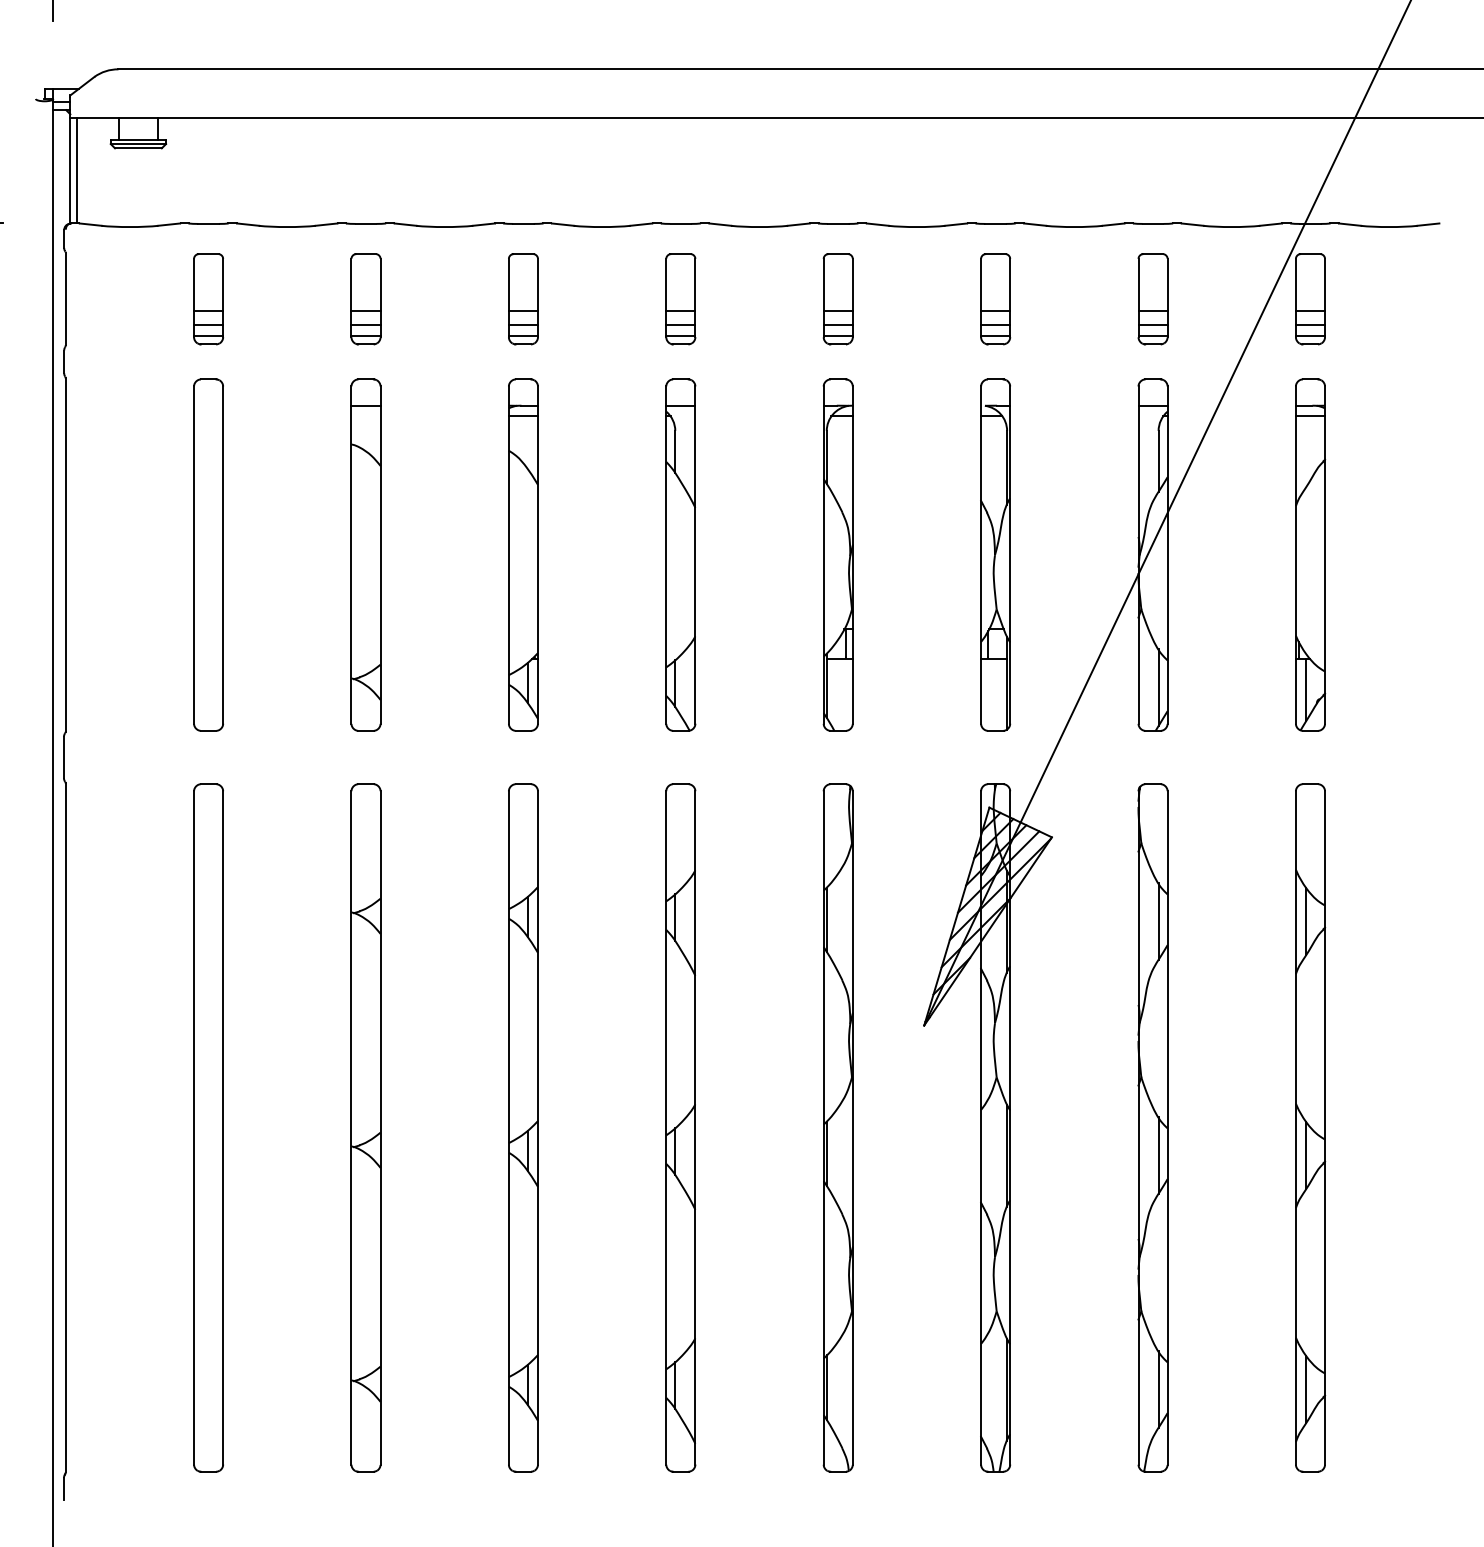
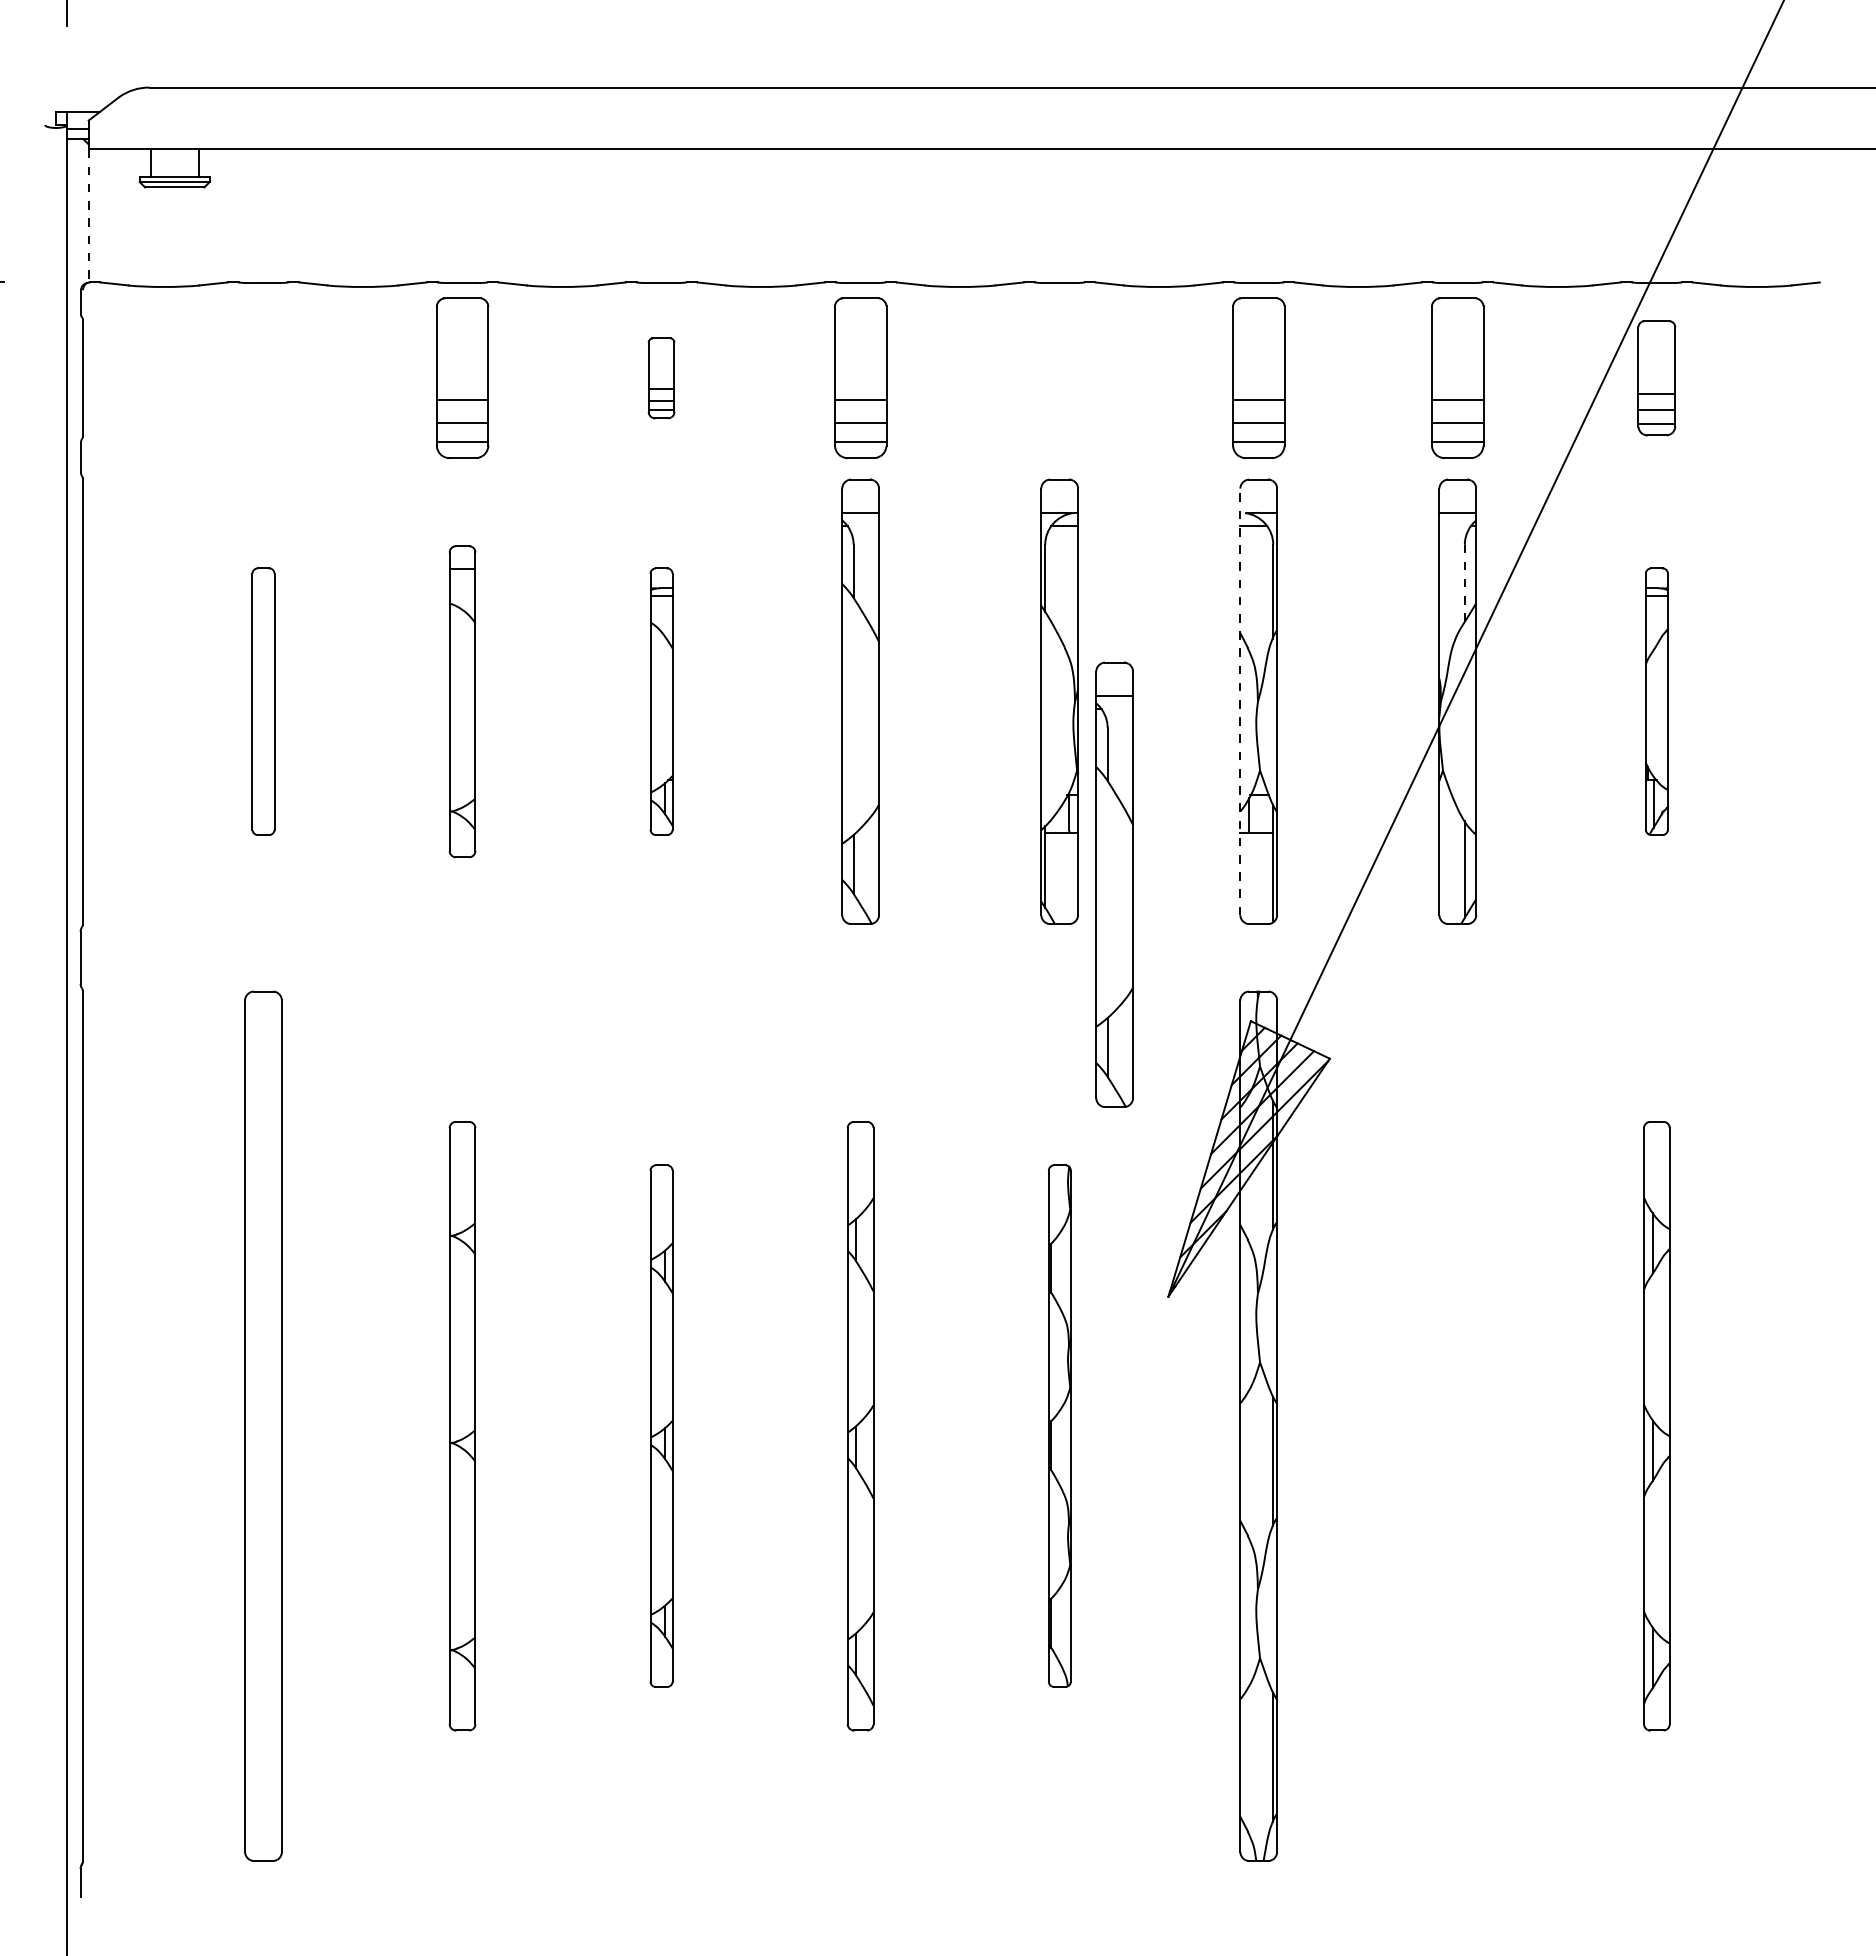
line: (76, 170) -> (96, 215), removed
line: (70, 171) -> (88, 216), solid -> dashed
part: (208, 299) -> (263, 378), removed
part: (365, 299) -> (462, 378), size x1.4
part: (523, 299) -> (661, 378), size x0.7
part: (680, 299) -> (860, 378), size x1.4
part: (838, 299) -> (1059, 378), removed
part: (995, 299) -> (1258, 378), size x1.4
part: (1152, 299) -> (1457, 378), size x1.4
line: (1158, 461) -> (1464, 583), solid -> dashed
part: (208, 554) -> (263, 701), size x0.6
part: (365, 554) -> (462, 701), size x0.7
part: (523, 554) -> (661, 701), size x0.6
line: (981, 554) -> (1240, 701), solid -> dashed
part: (1310, 554) -> (1656, 701), size x0.6
part: (881, 699) -> (1114, 884), added
part: (365, 1127) -> (462, 1425), size x0.7
part: (523, 1127) -> (661, 1425), size x0.6
part: (680, 1127) -> (860, 1425), size x0.7
part: (838, 1127) -> (1059, 1425), size x0.6
part: (1152, 1127) -> (1457, 1425), removed
part: (1310, 1127) -> (1656, 1425), size x0.7

